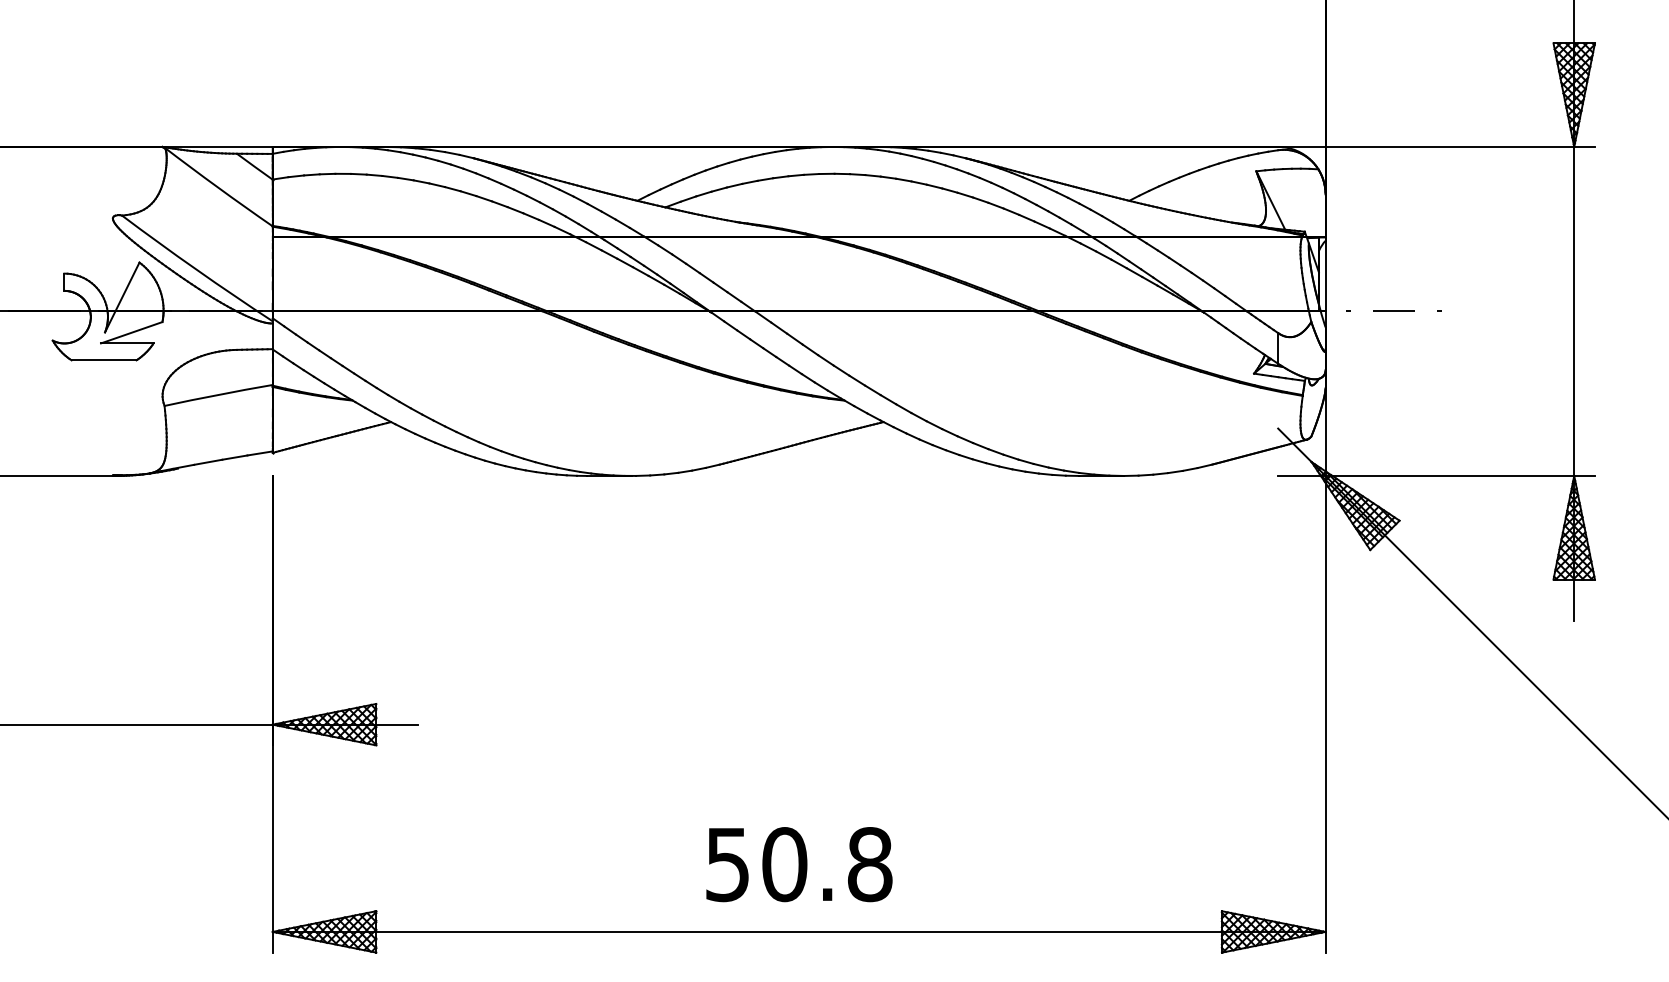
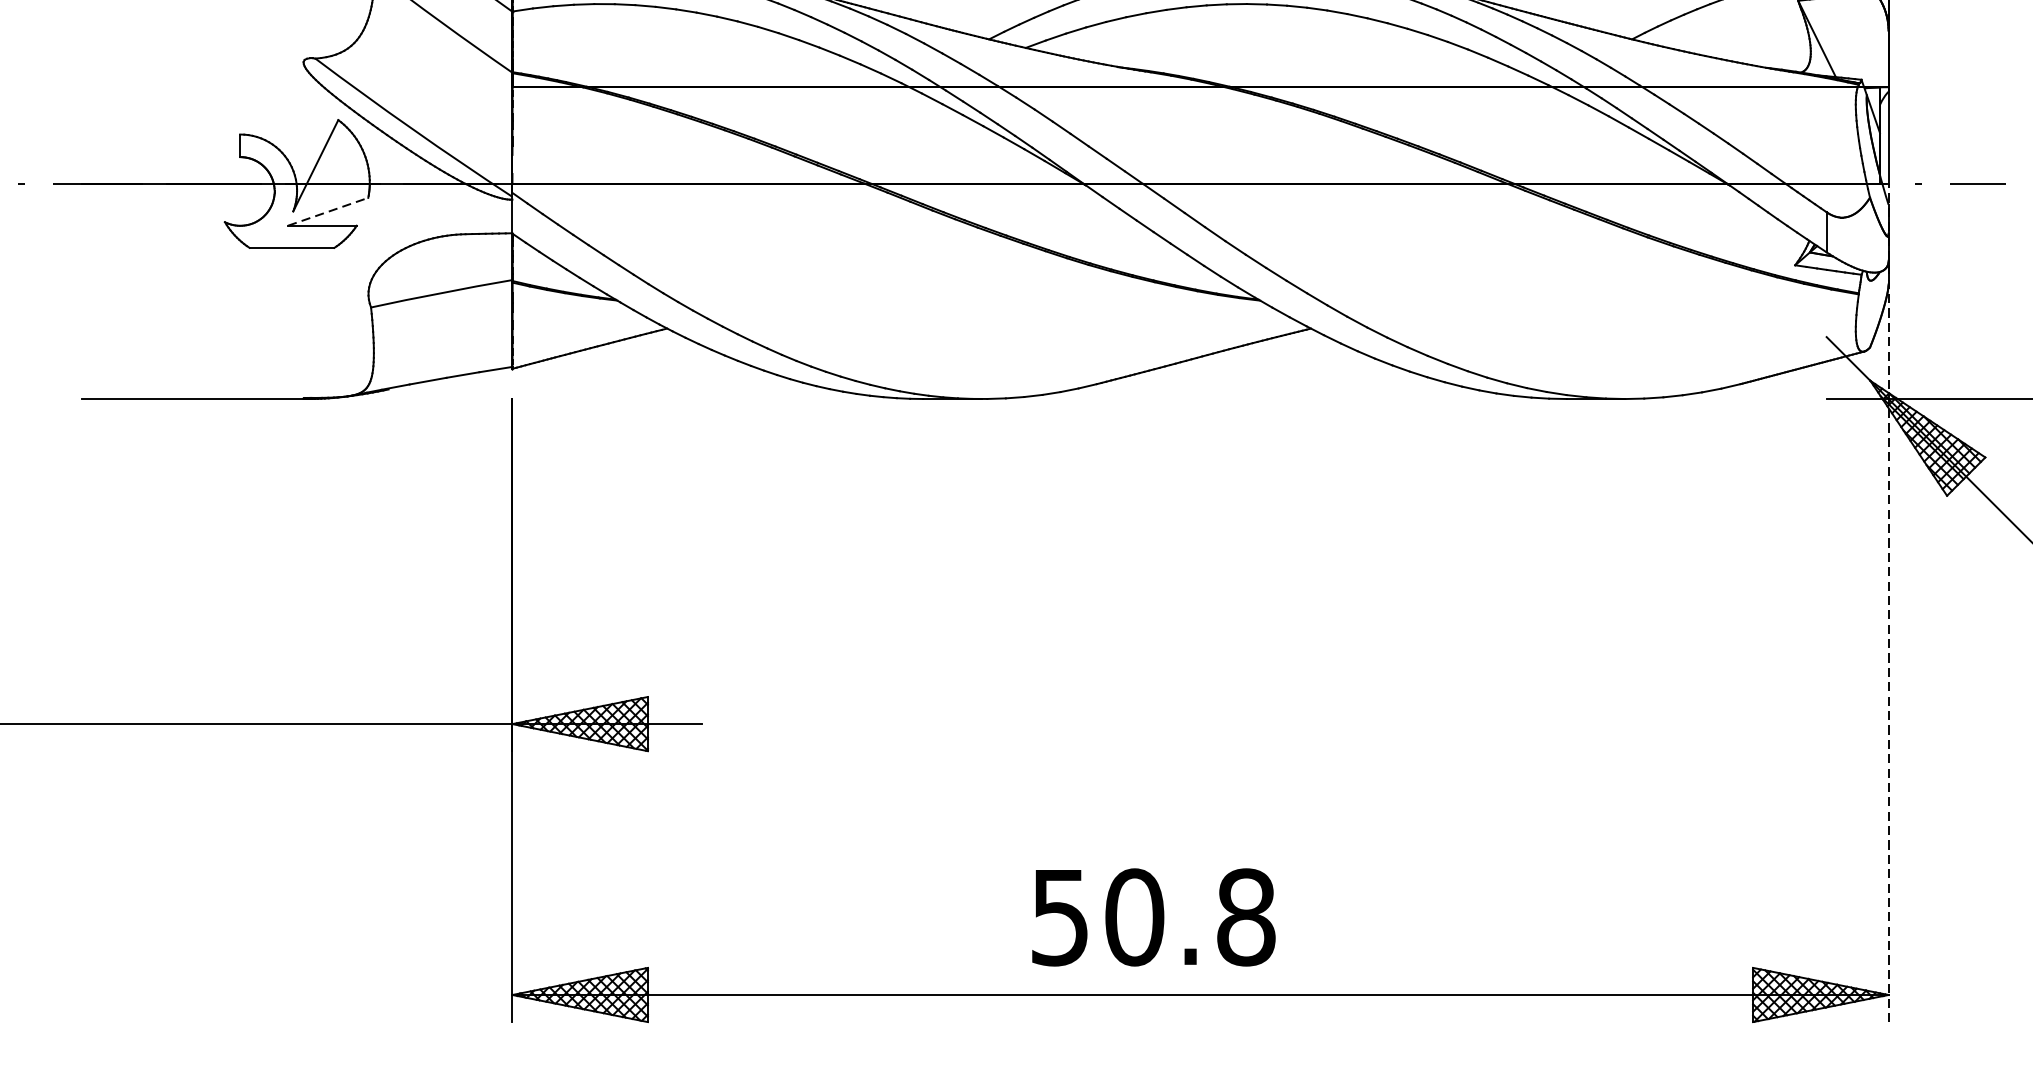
line: (131, 332) -> (327, 211), solid -> dashed
line: (1325, 632) -> (1888, 603), solid -> dashed
text: (799, 864) -> (1153, 917), moved

